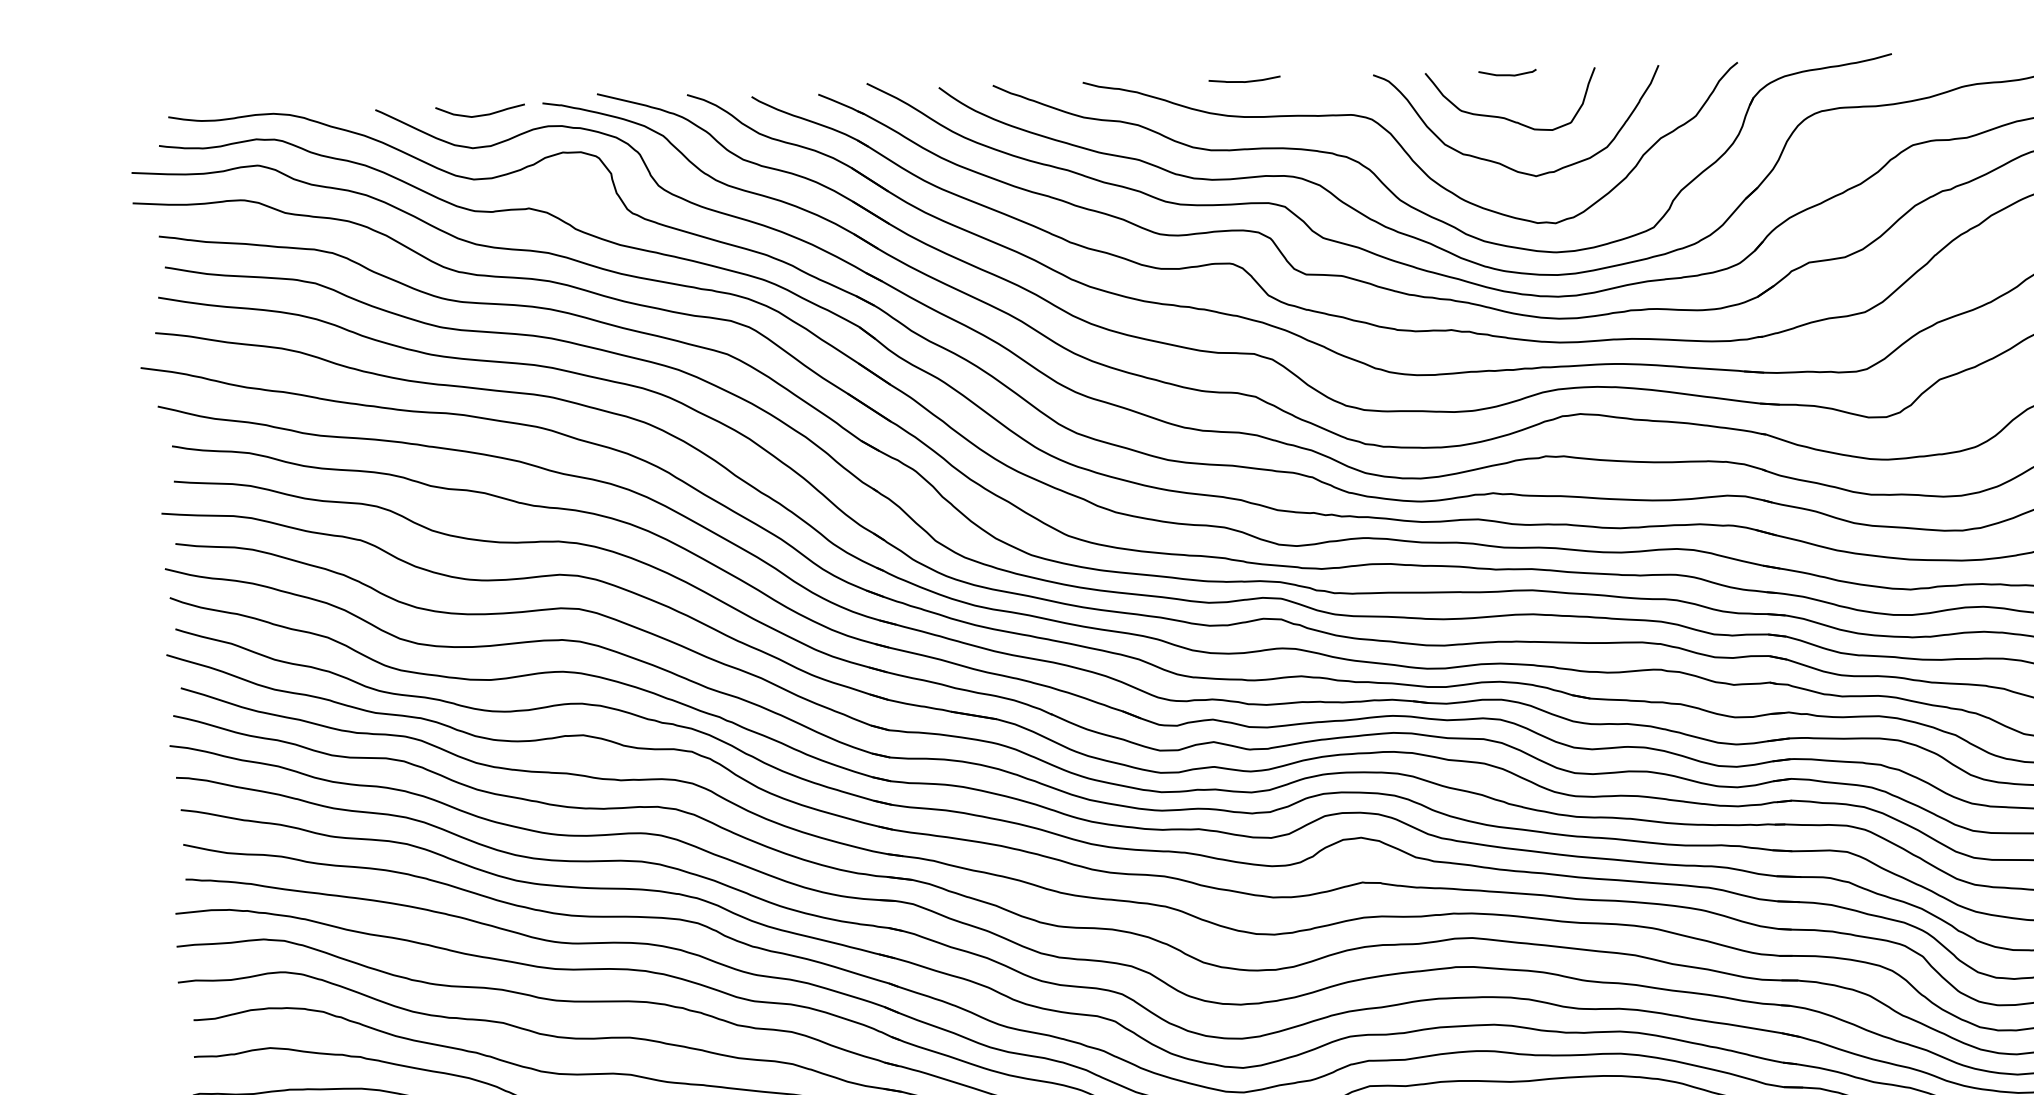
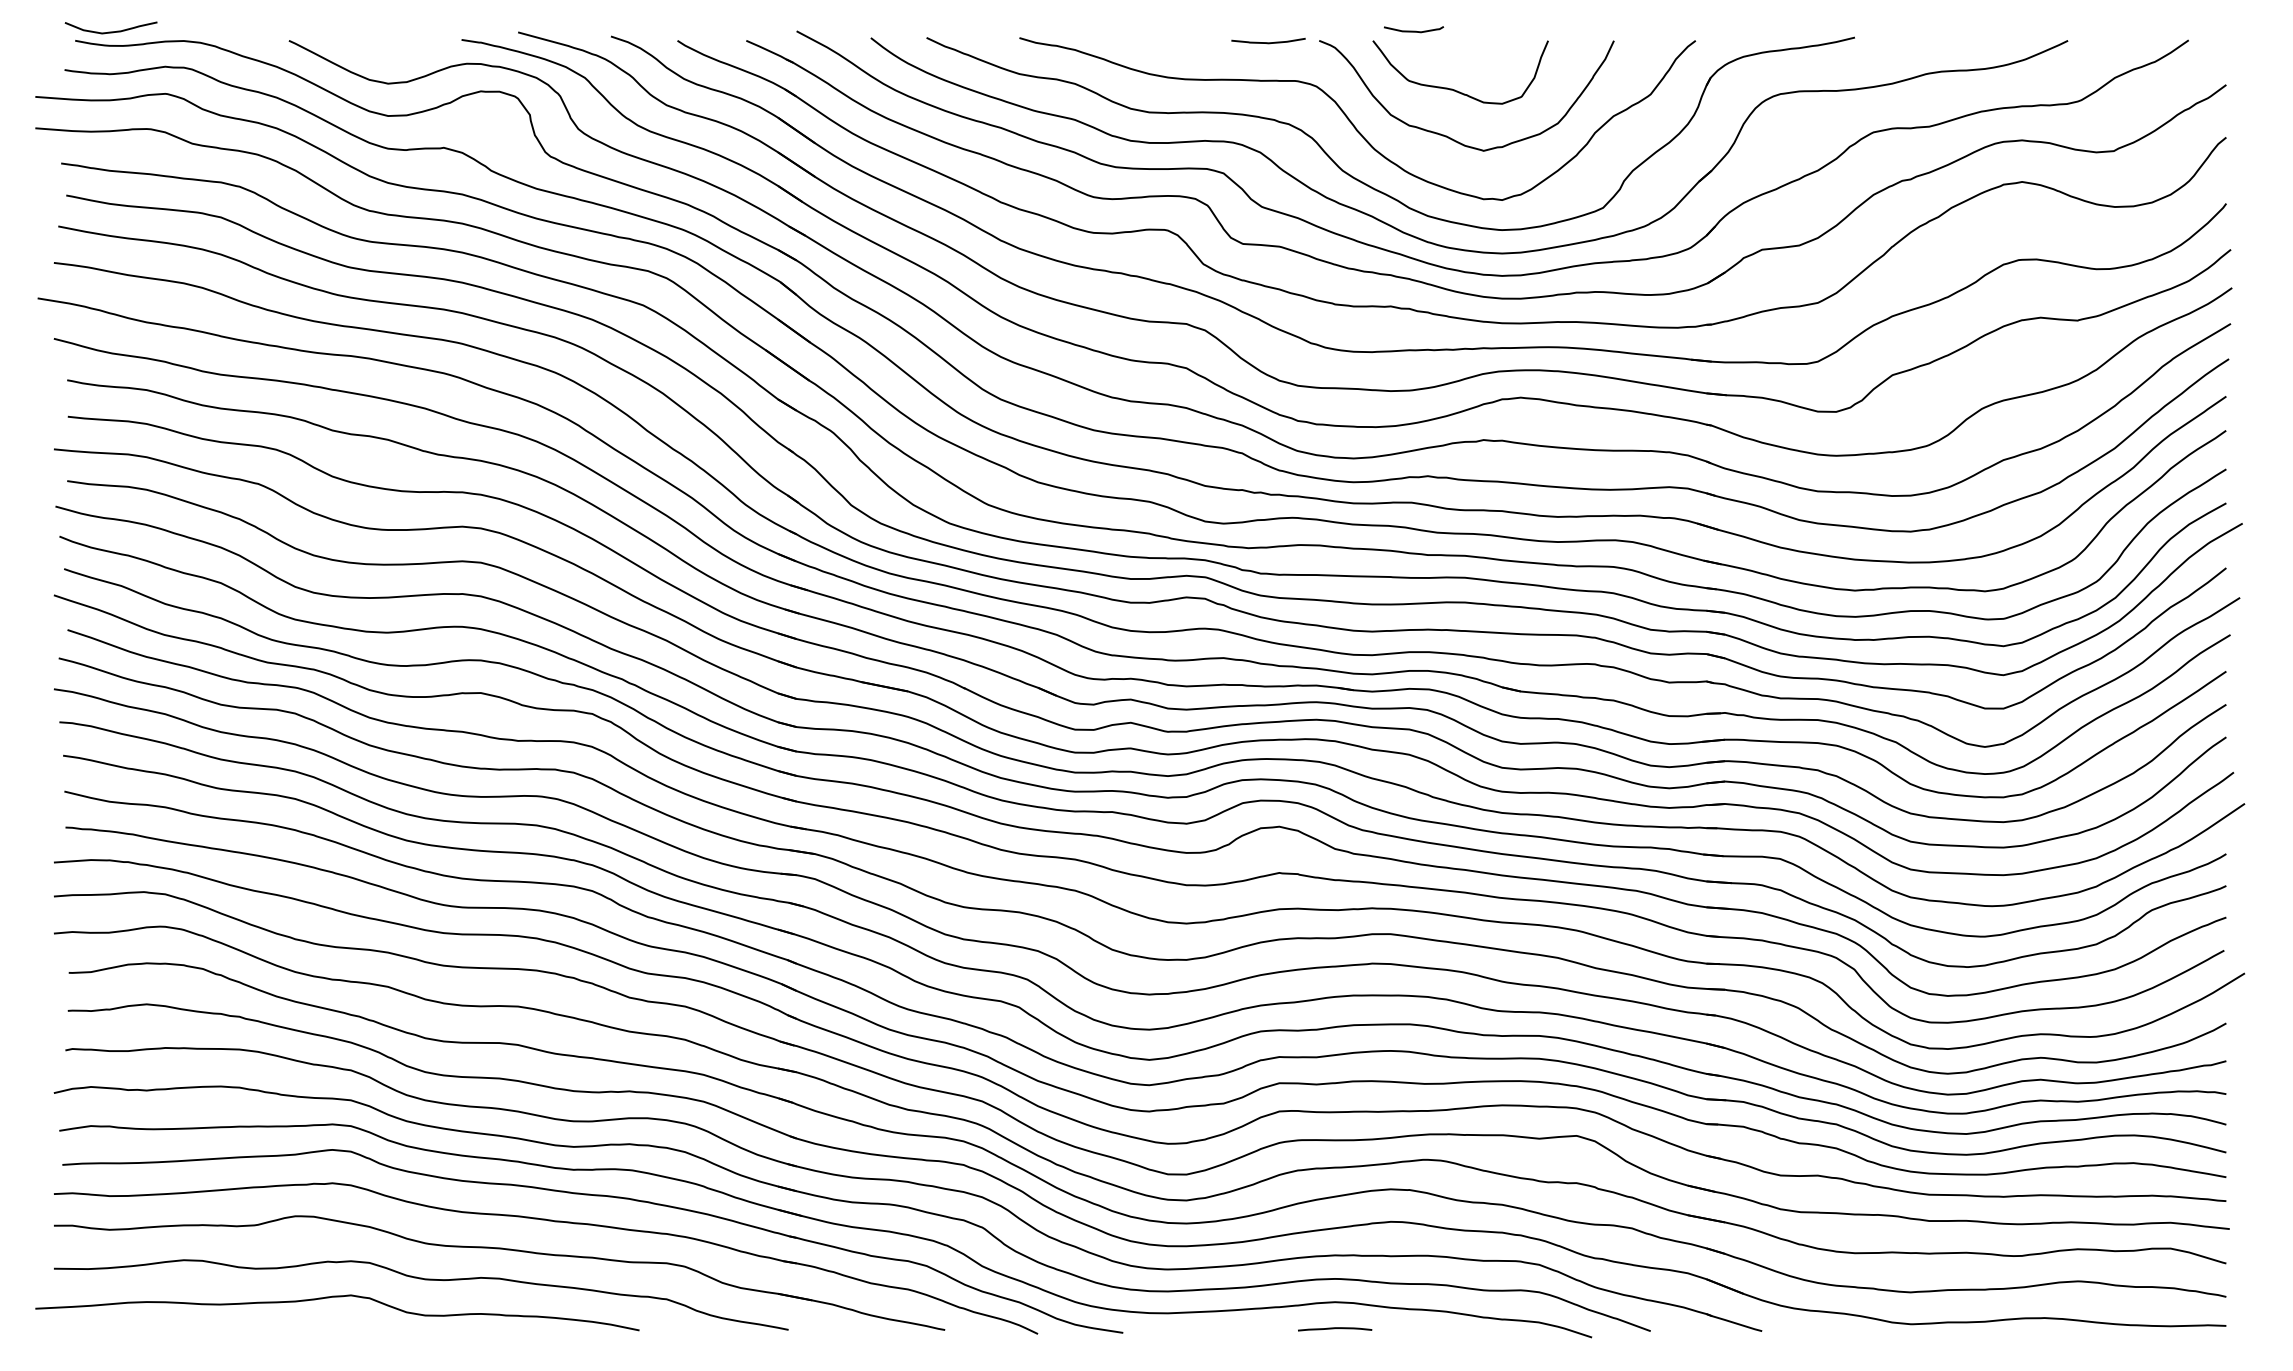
curve: (1507, 74) -> (1413, 30), moved
curve: (1244, 81) -> (1268, 42), moved
curve: (479, 114) -> (110, 31), moved

